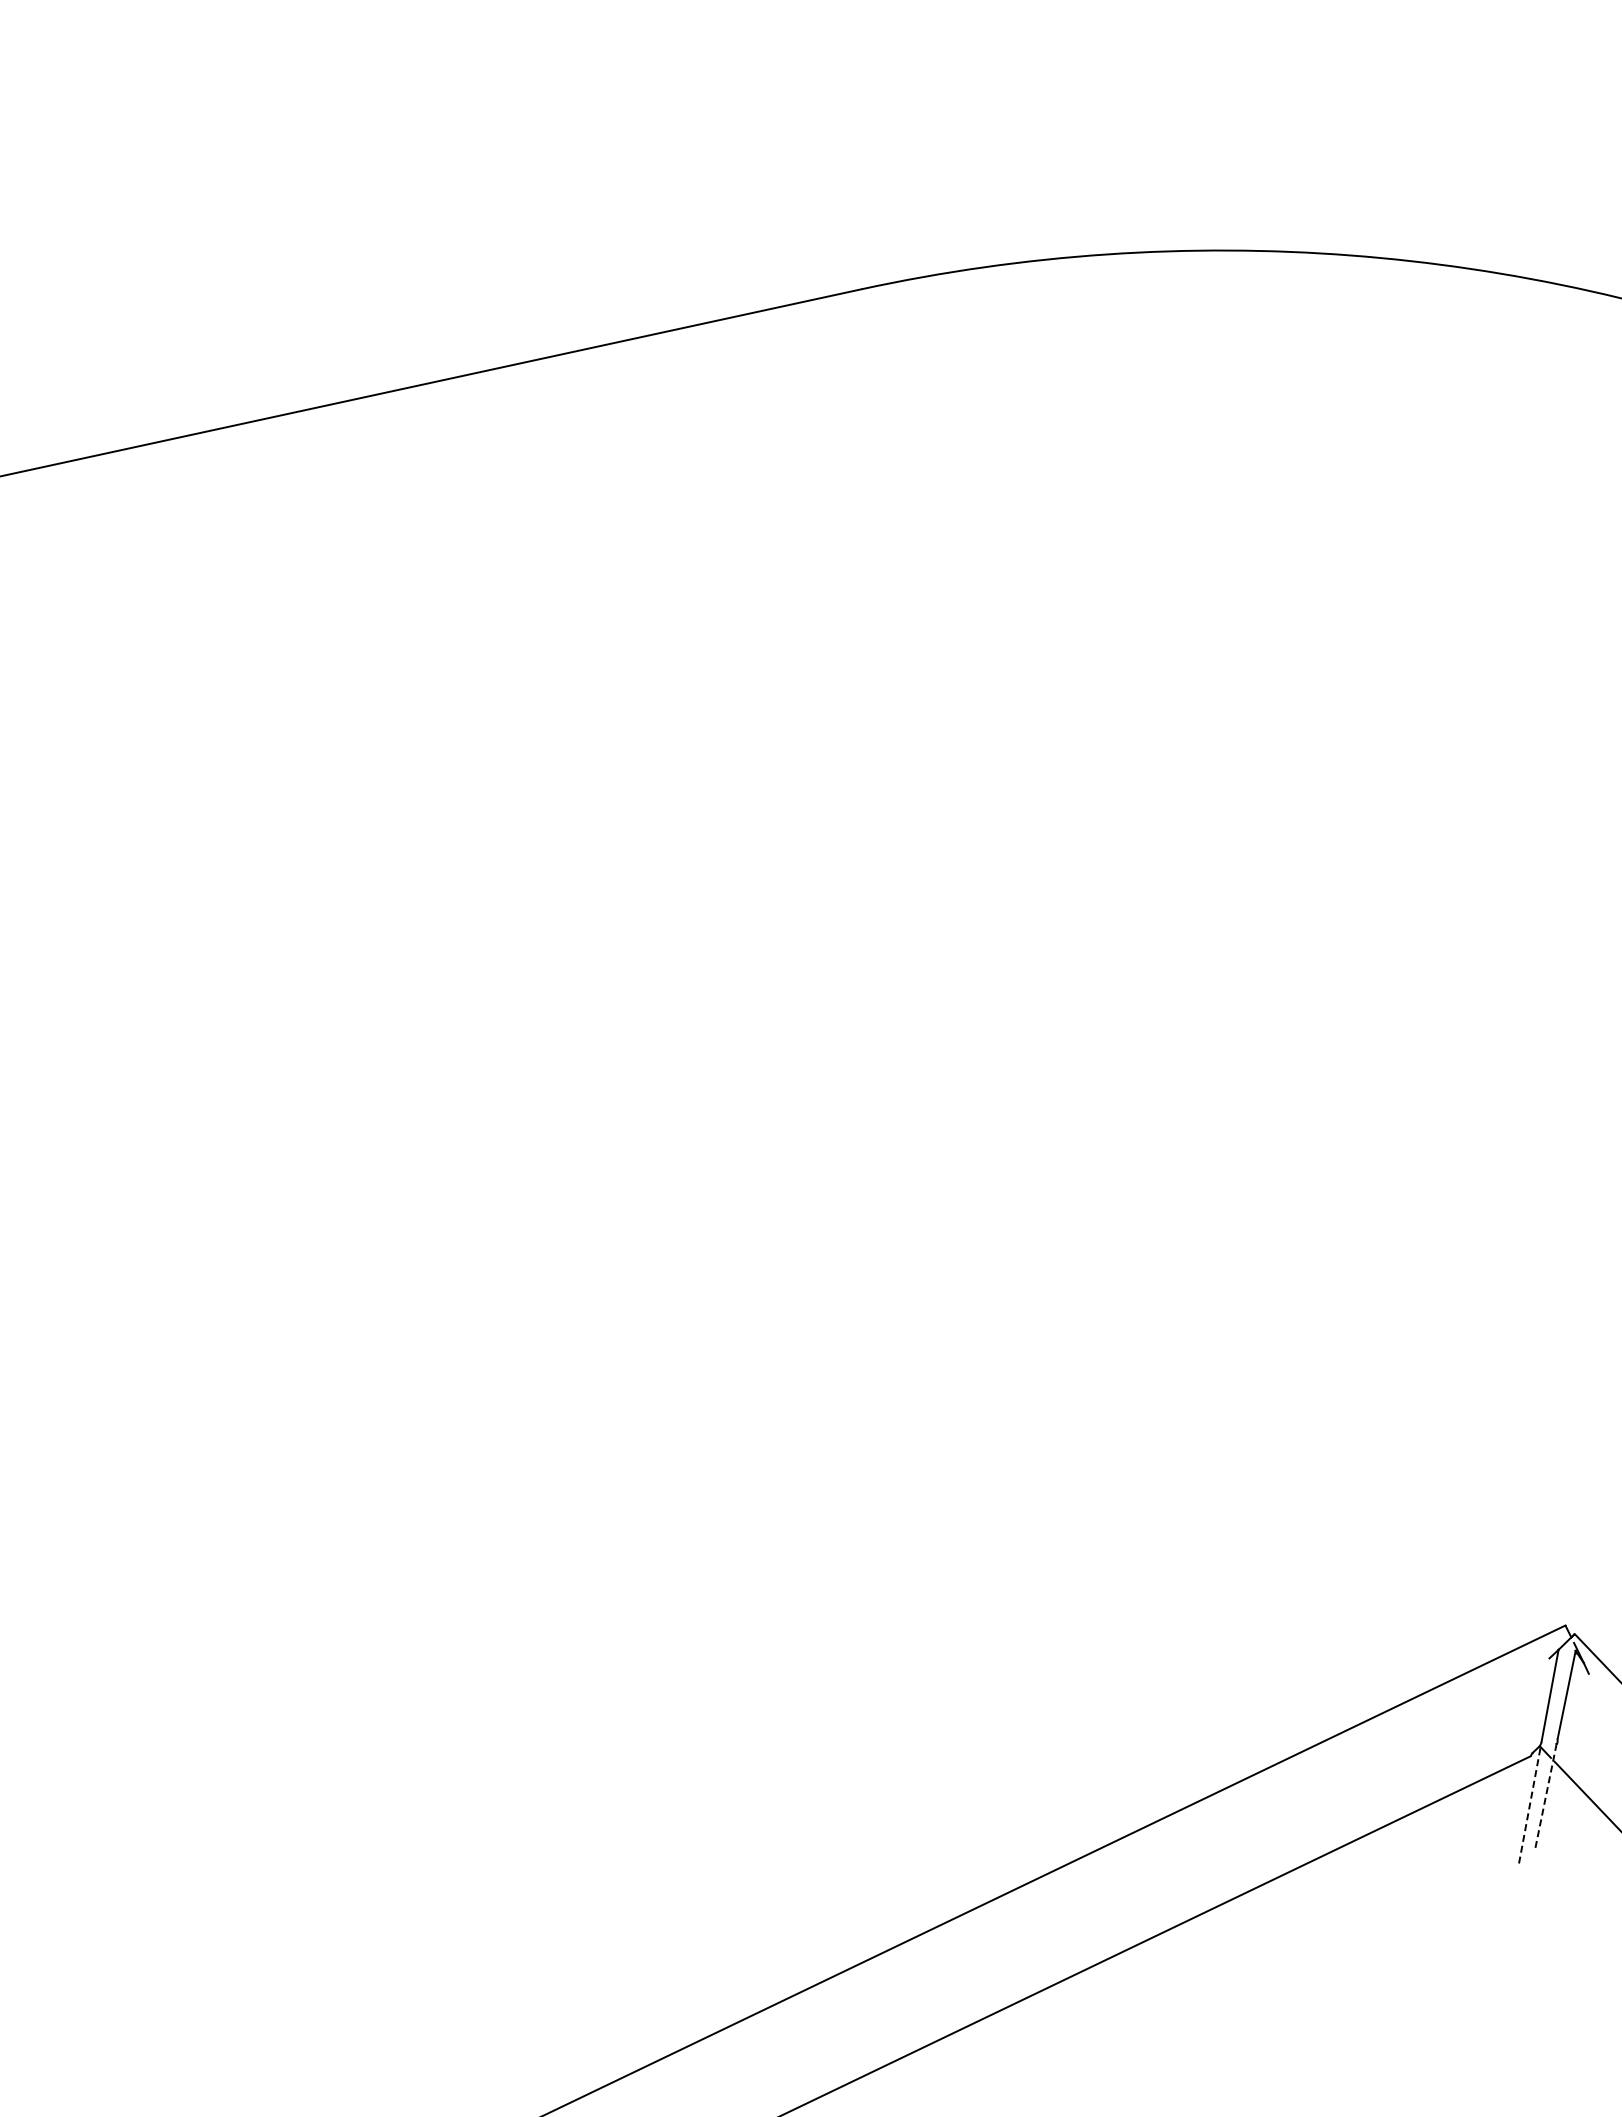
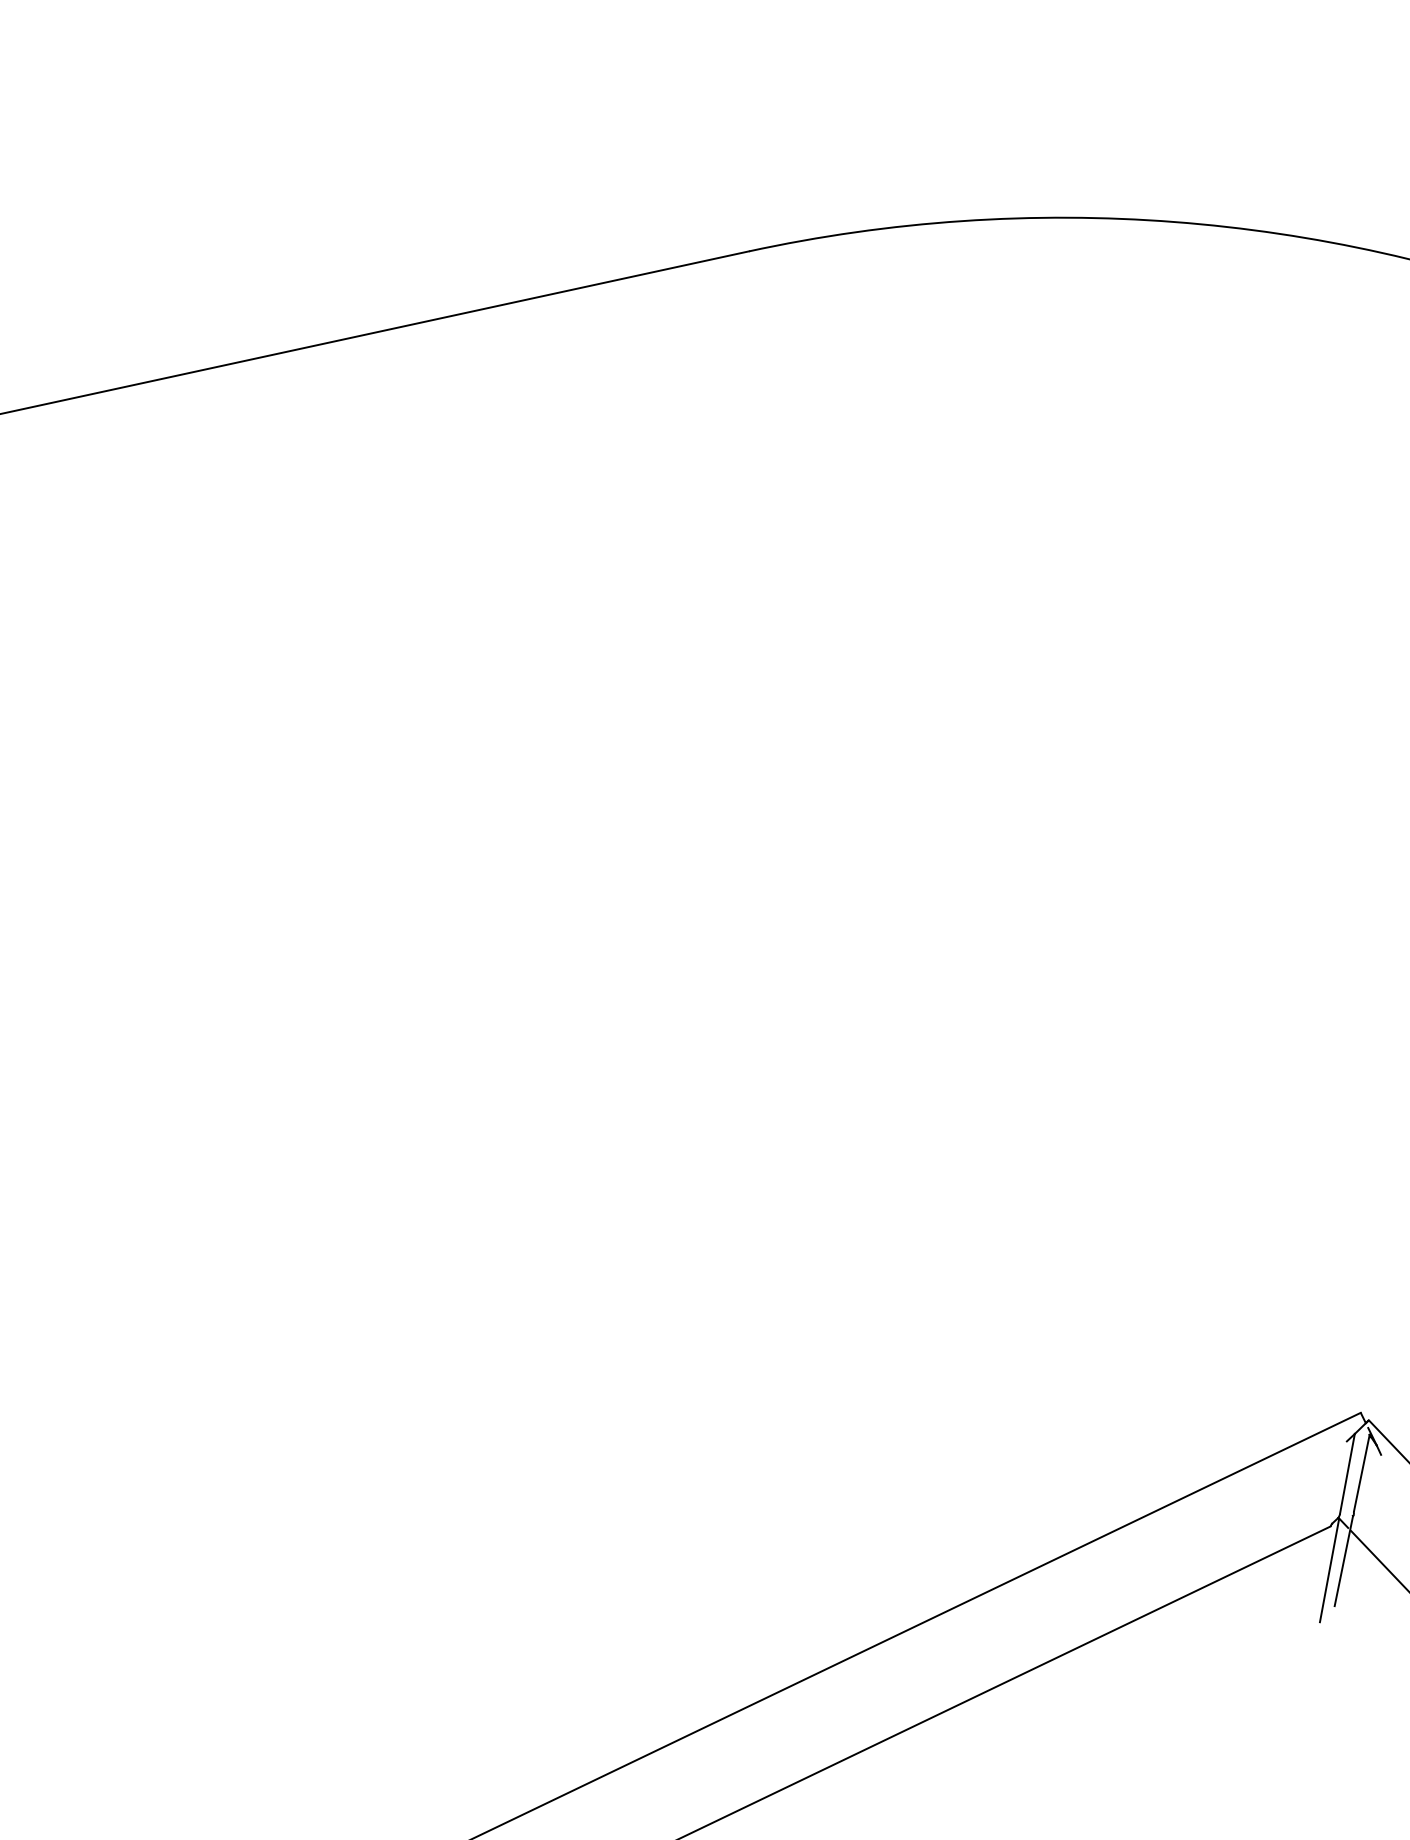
line: (1546, 1796) -> (1344, 1561), dashed -> solid
line: (1529, 1807) -> (1329, 1571), dashed -> solid

